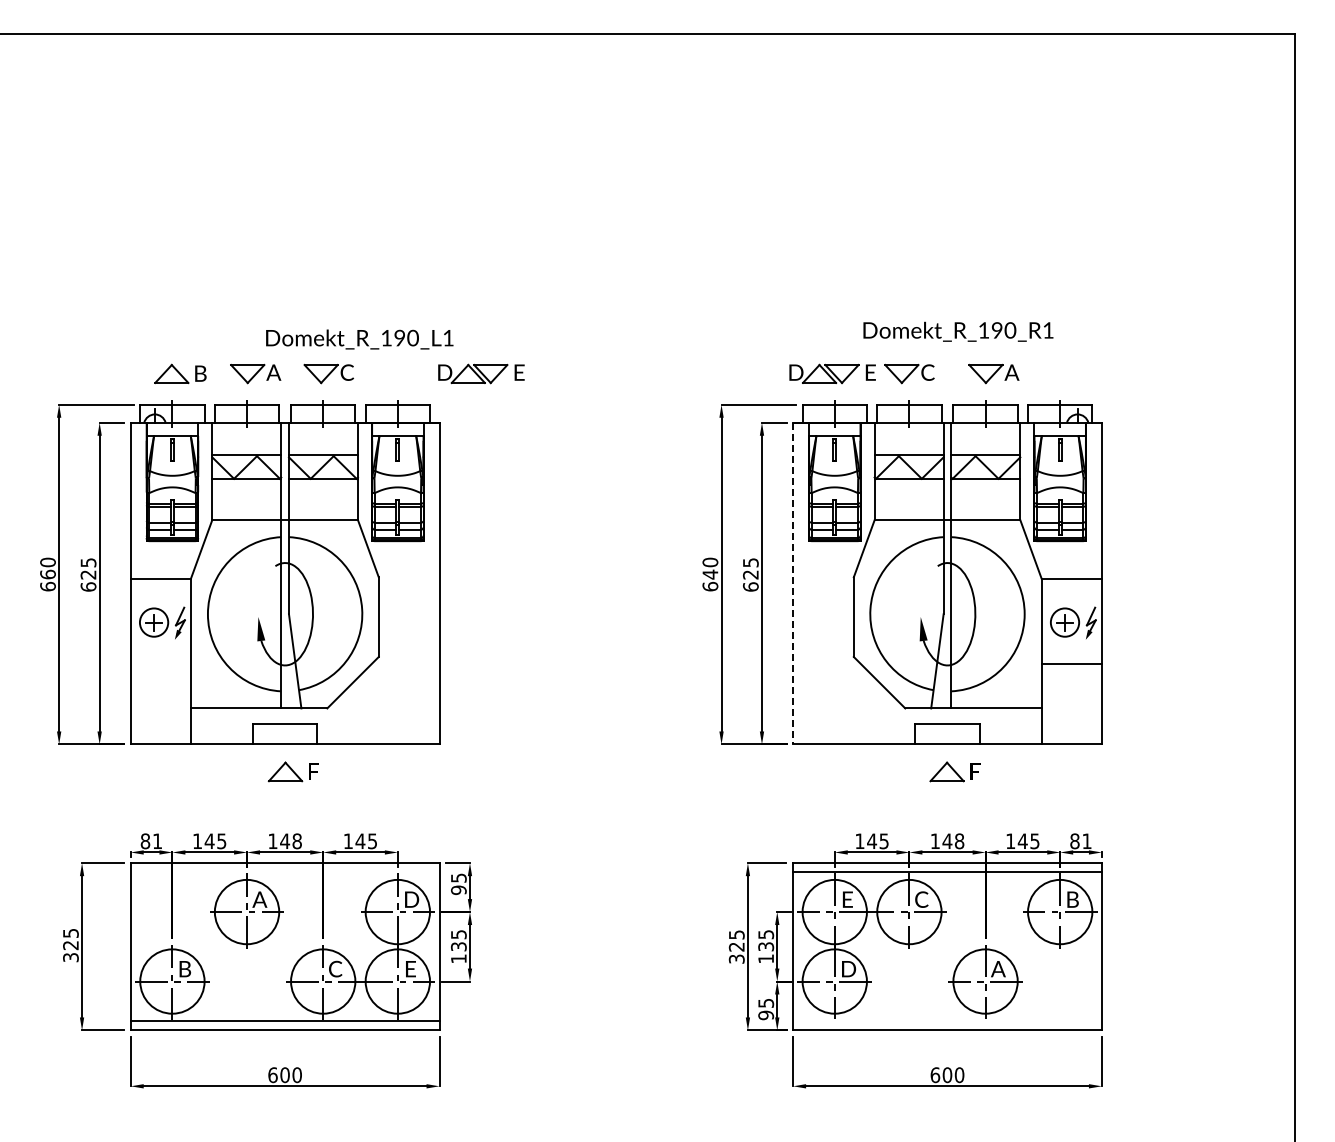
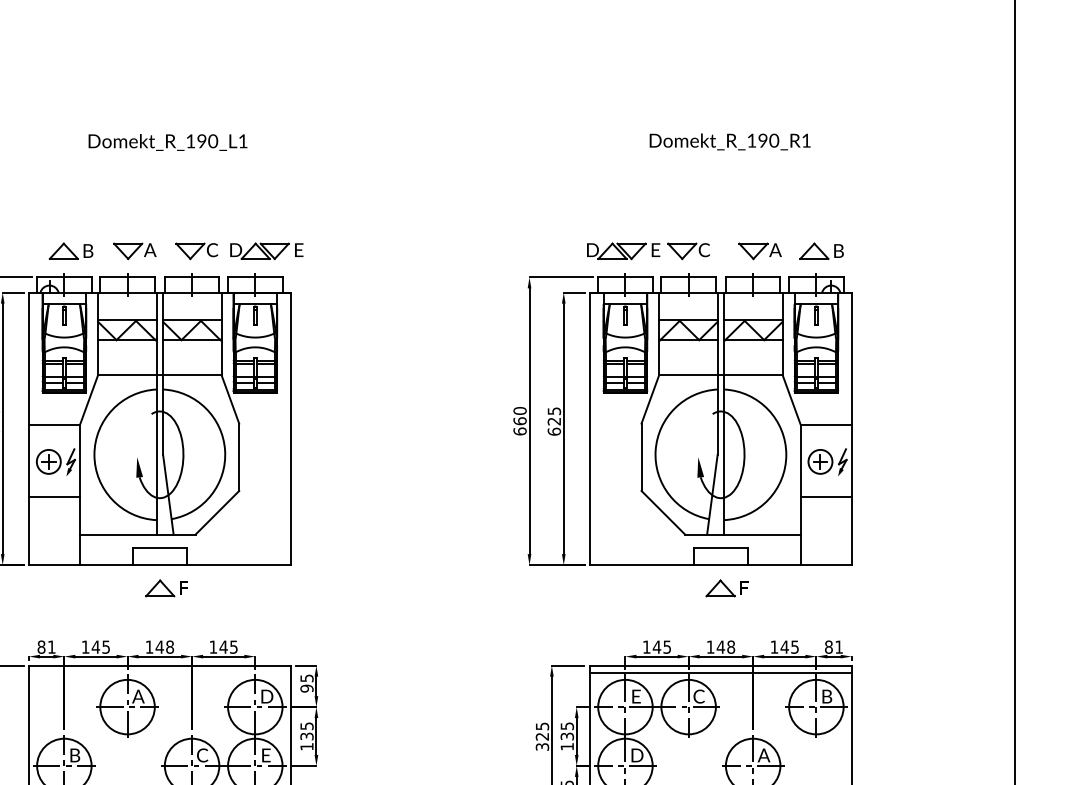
text: (958, 331) -> (730, 141), moved
text: (359, 339) -> (167, 142), moved
part: (481, 373) -> (266, 250), moved
part: (1066, 373) -> (821, 250), added
text: (710, 574) -> (520, 421), 640 -> 660
line: (793, 583) -> (590, 428), dashed -> solid
line: (160, 663) -> (54, 496), added

